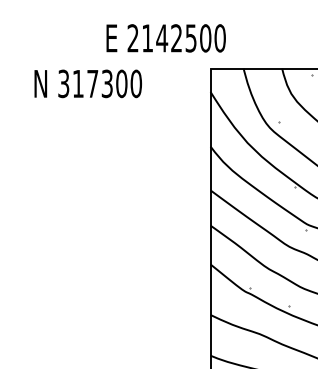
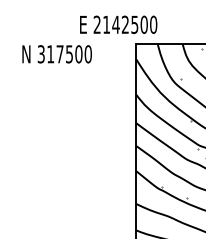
text: (165, 37) -> (118, 24), moved
text: (107, 82) -> (69, 53), 317300 -> 317500

